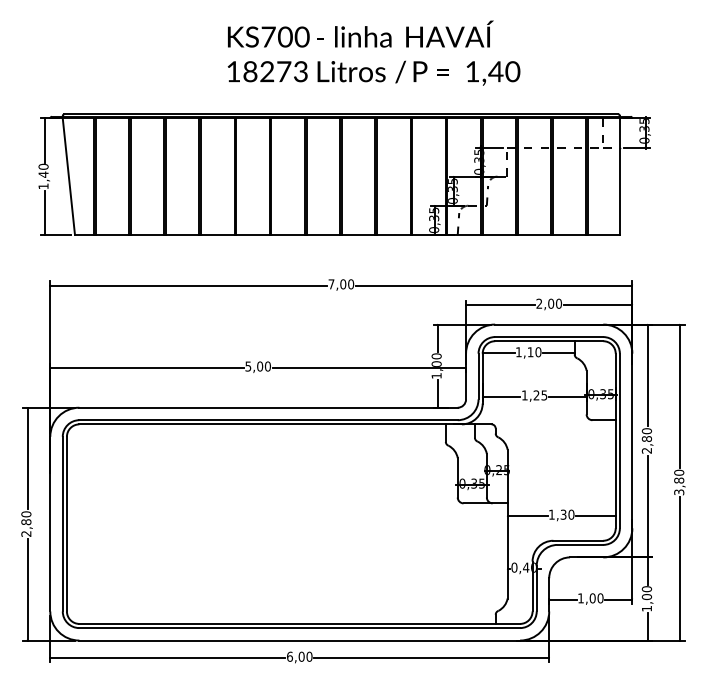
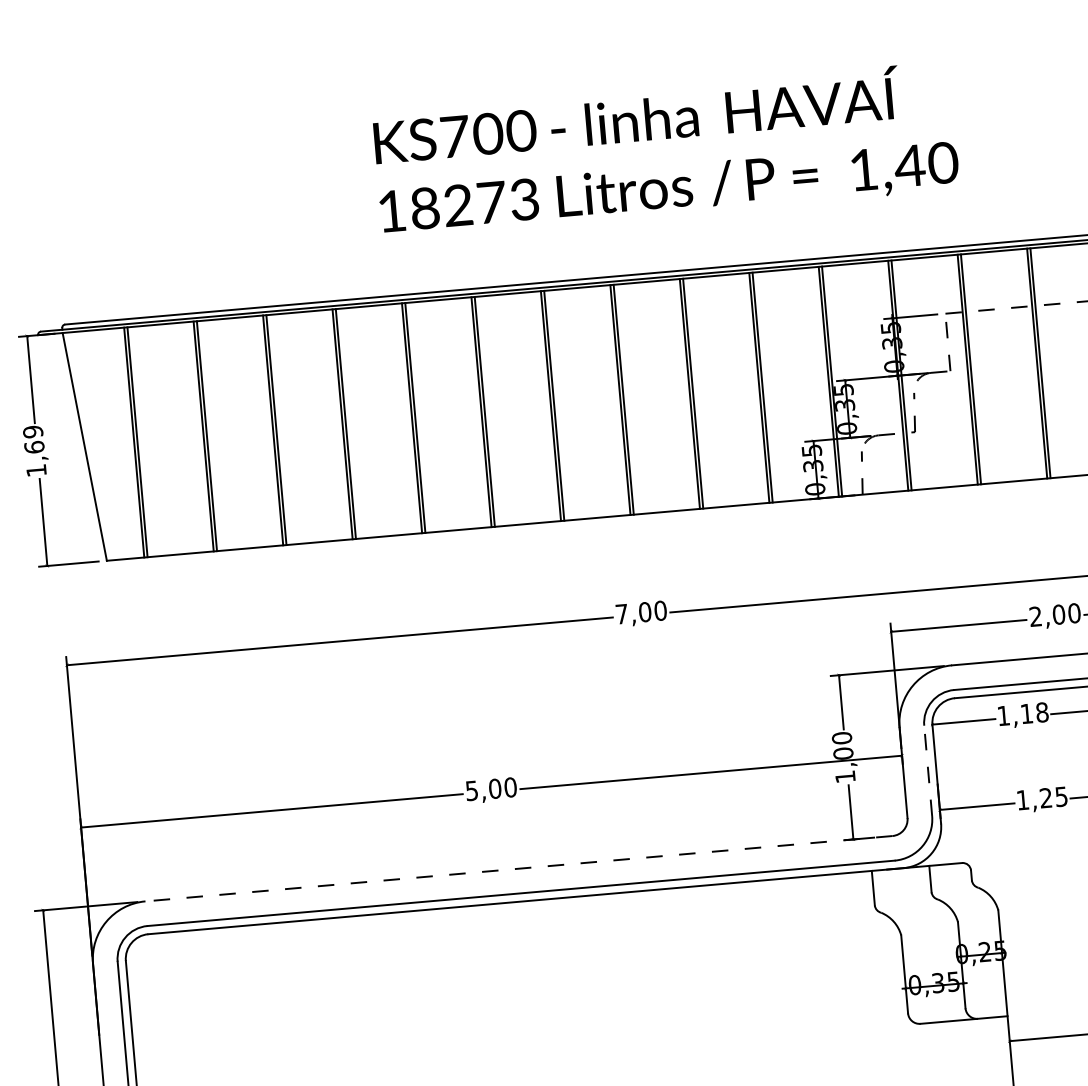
text: (43, 170) -> (33, 439), 1,40 -> 1,69
text: (538, 351) -> (1042, 711), 1,10 -> 1,18
line: (478, 376) -> (928, 770), solid -> dashed
line: (268, 407) -> (518, 868), solid -> dashed

